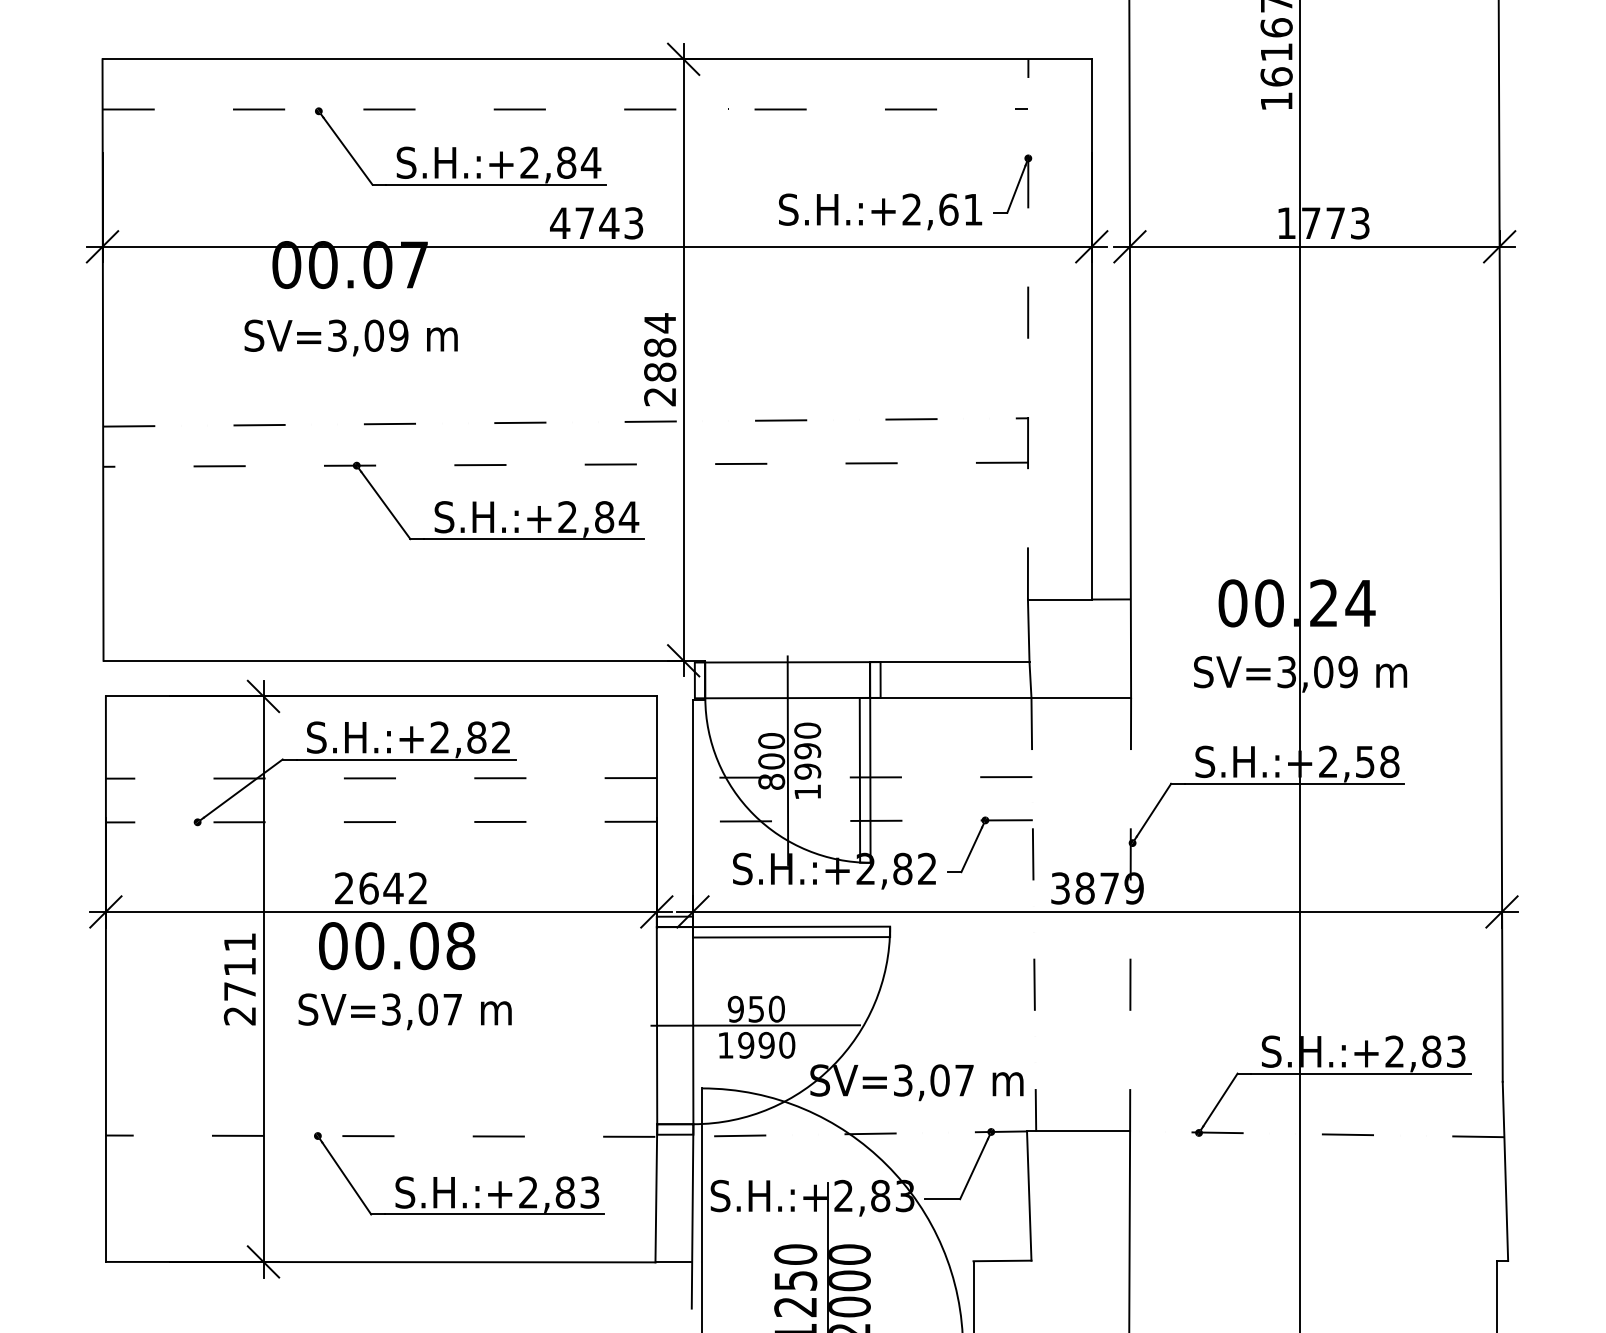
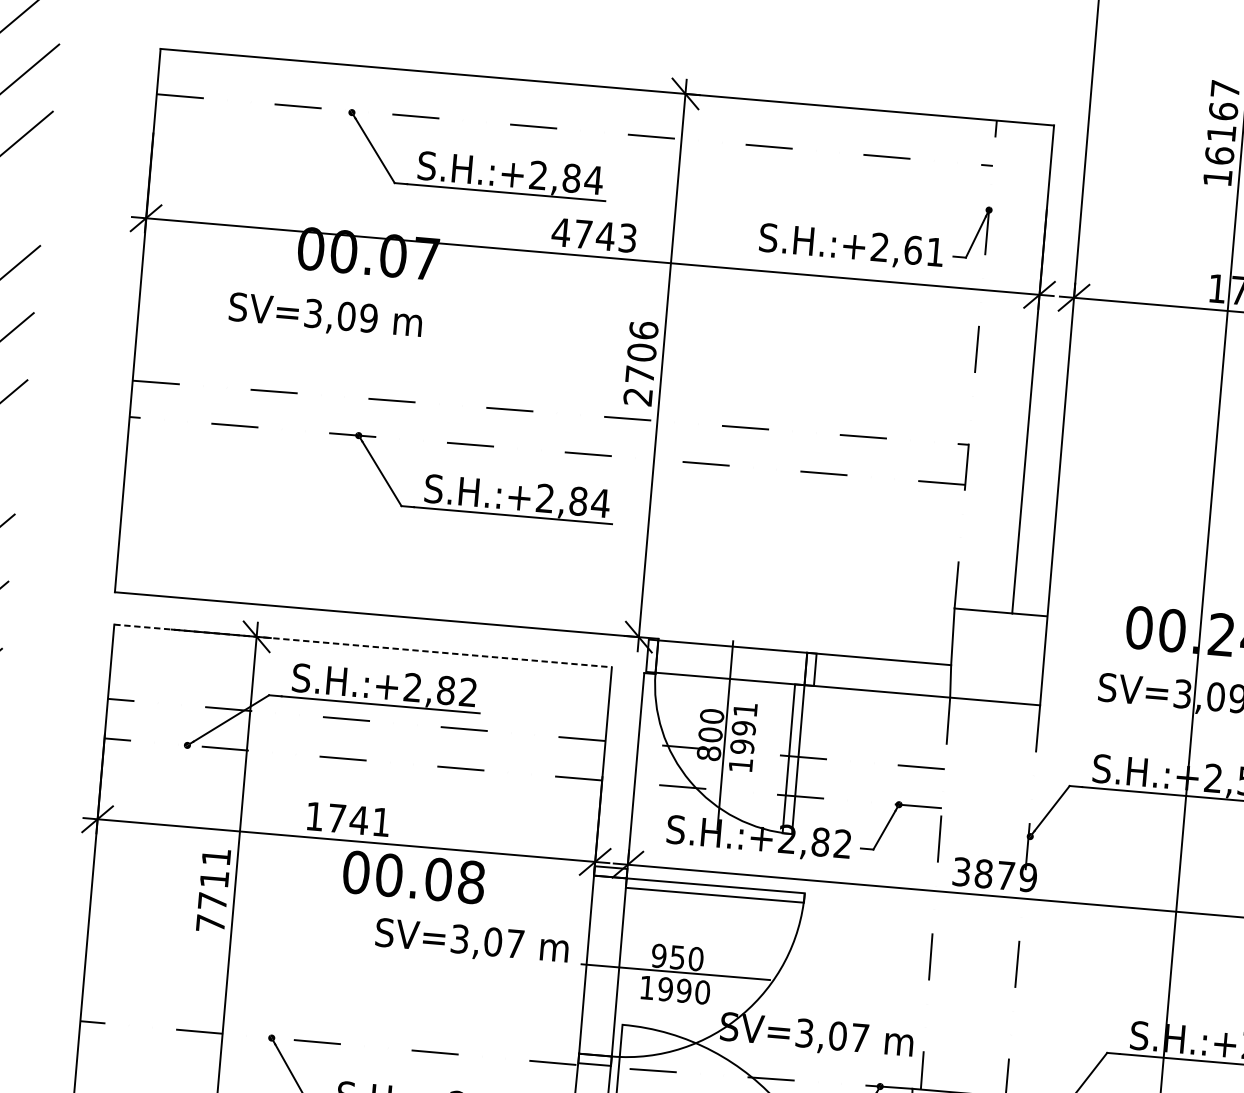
text: (350, 337) -> (325, 316), moved
text: (660, 347) -> (642, 352), 2884 -> 2706
line: (381, 696) -> (363, 646), solid -> dashed
text: (807, 730) -> (745, 709), 1990 -> 1991
text: (380, 888) -> (347, 819), 2642 -> 1741
text: (397, 946) -> (414, 877), moved
text: (404, 1011) -> (471, 941), moved
text: (239, 1016) -> (210, 924), 2711 -> 7711

